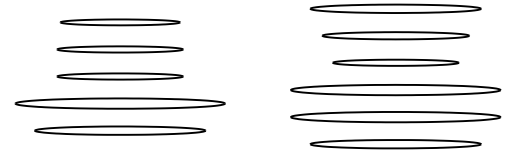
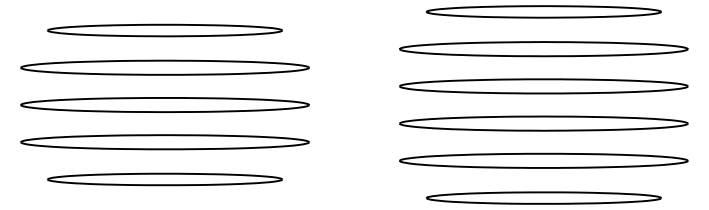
part: (120, 22) -> (165, 30), size x1.43
part: (395, 35) -> (543, 48), size x1.43
part: (119, 49) -> (164, 67), size x1.67
part: (395, 62) -> (543, 85), size x1.67
part: (119, 76) -> (164, 105), size x1.67

